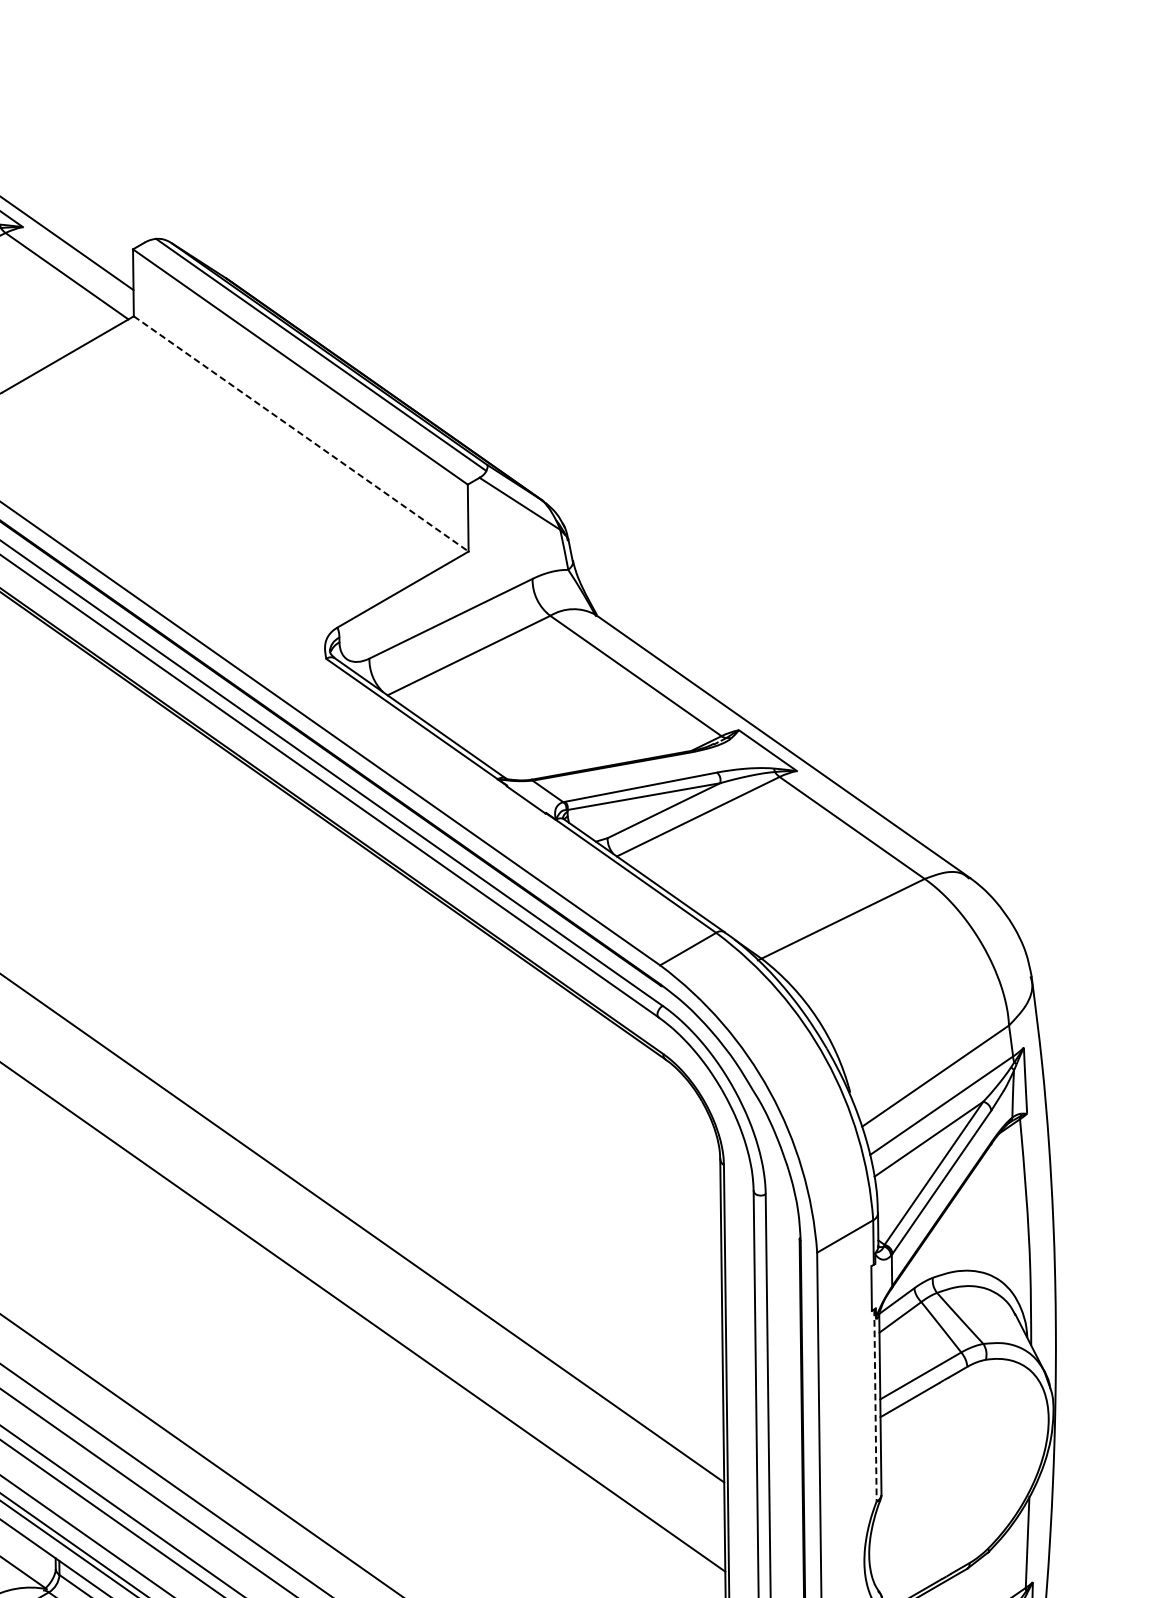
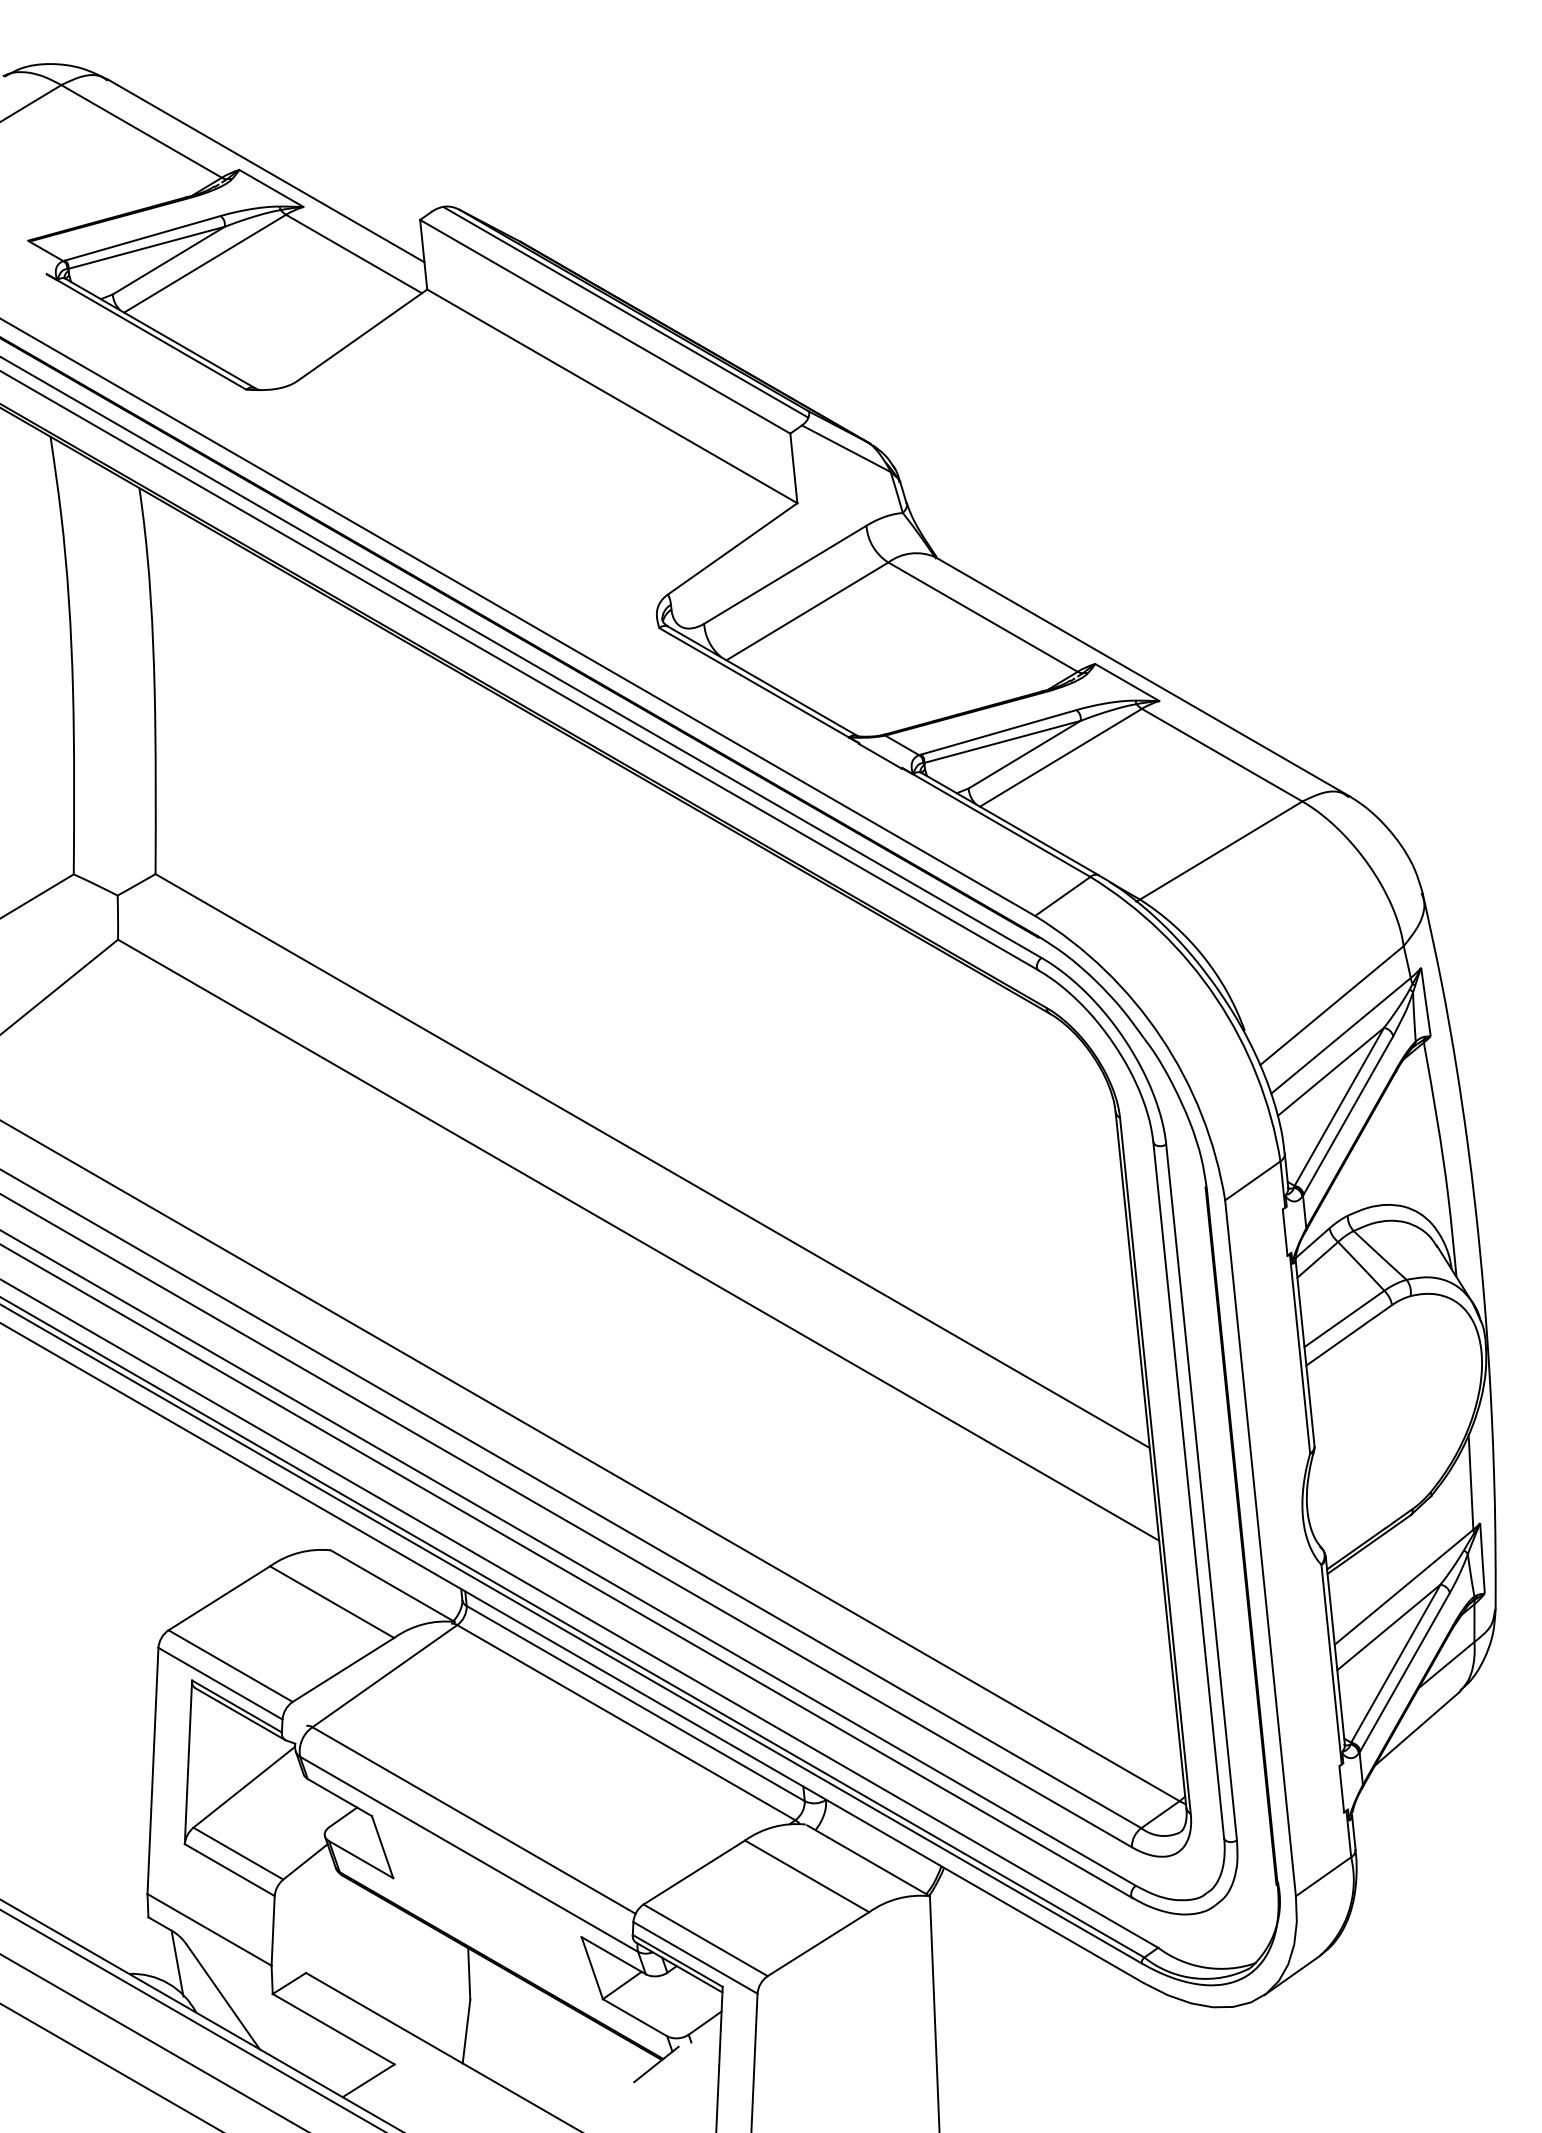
line: (301, 434) -> (612, 396), dashed -> solid
line: (875, 1406) -> (1300, 1354), dashed -> solid

